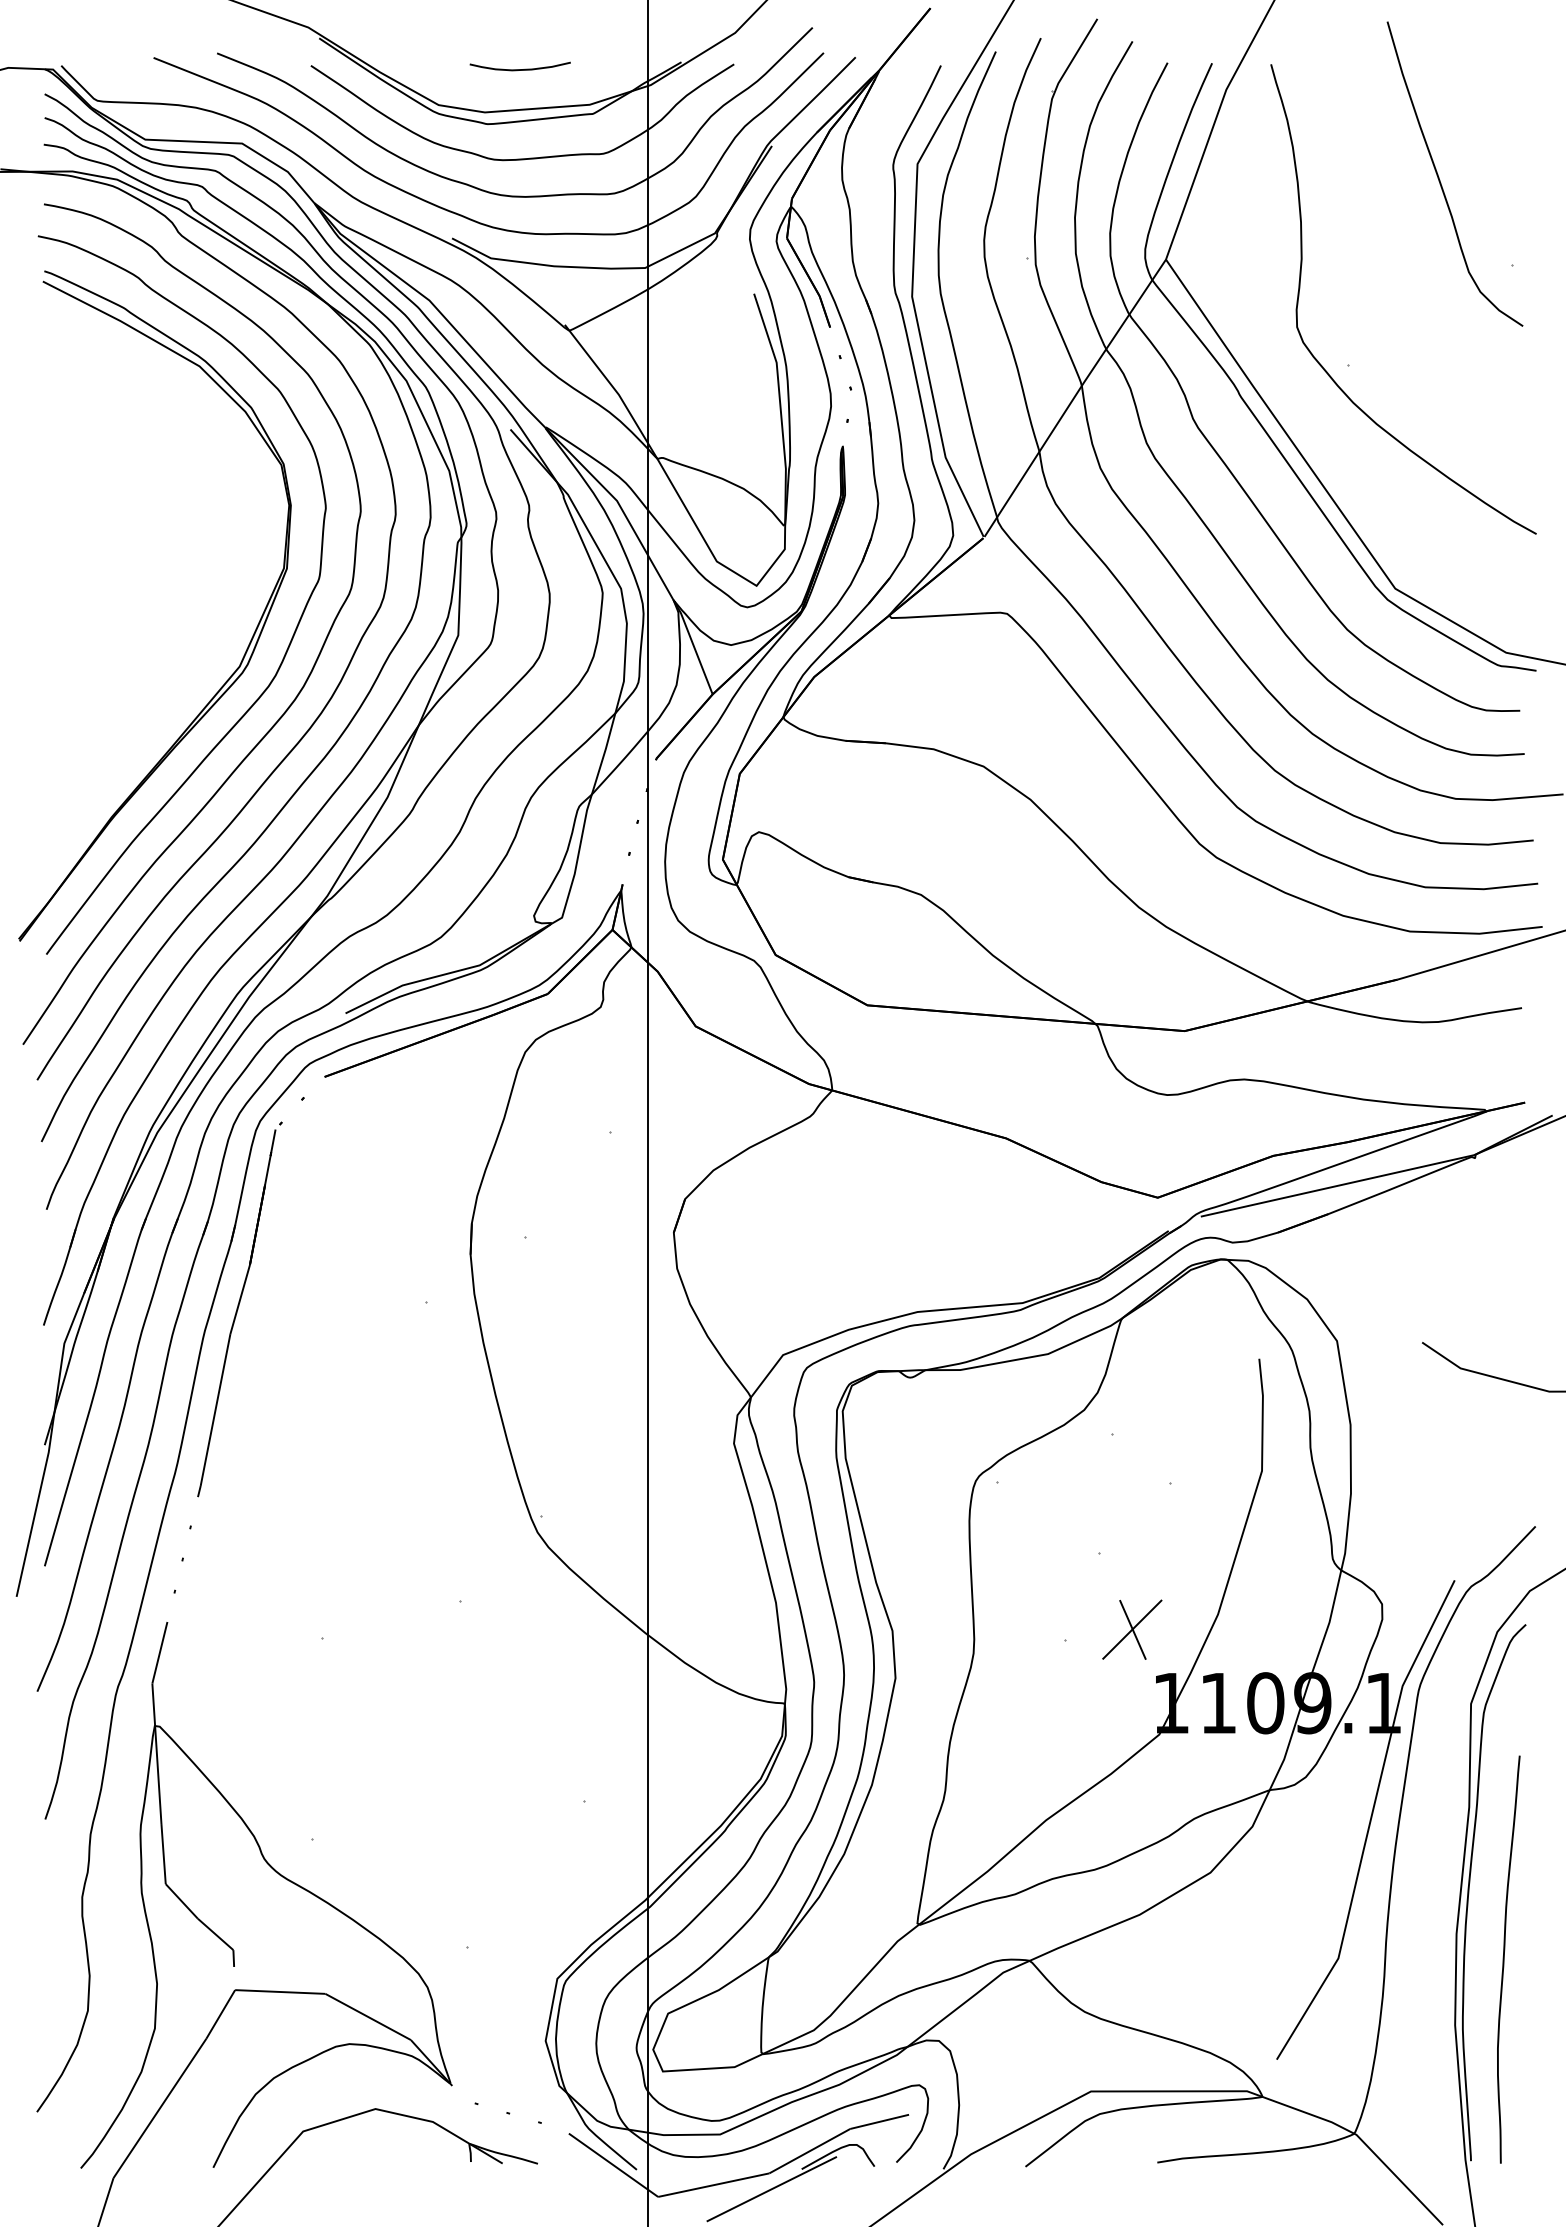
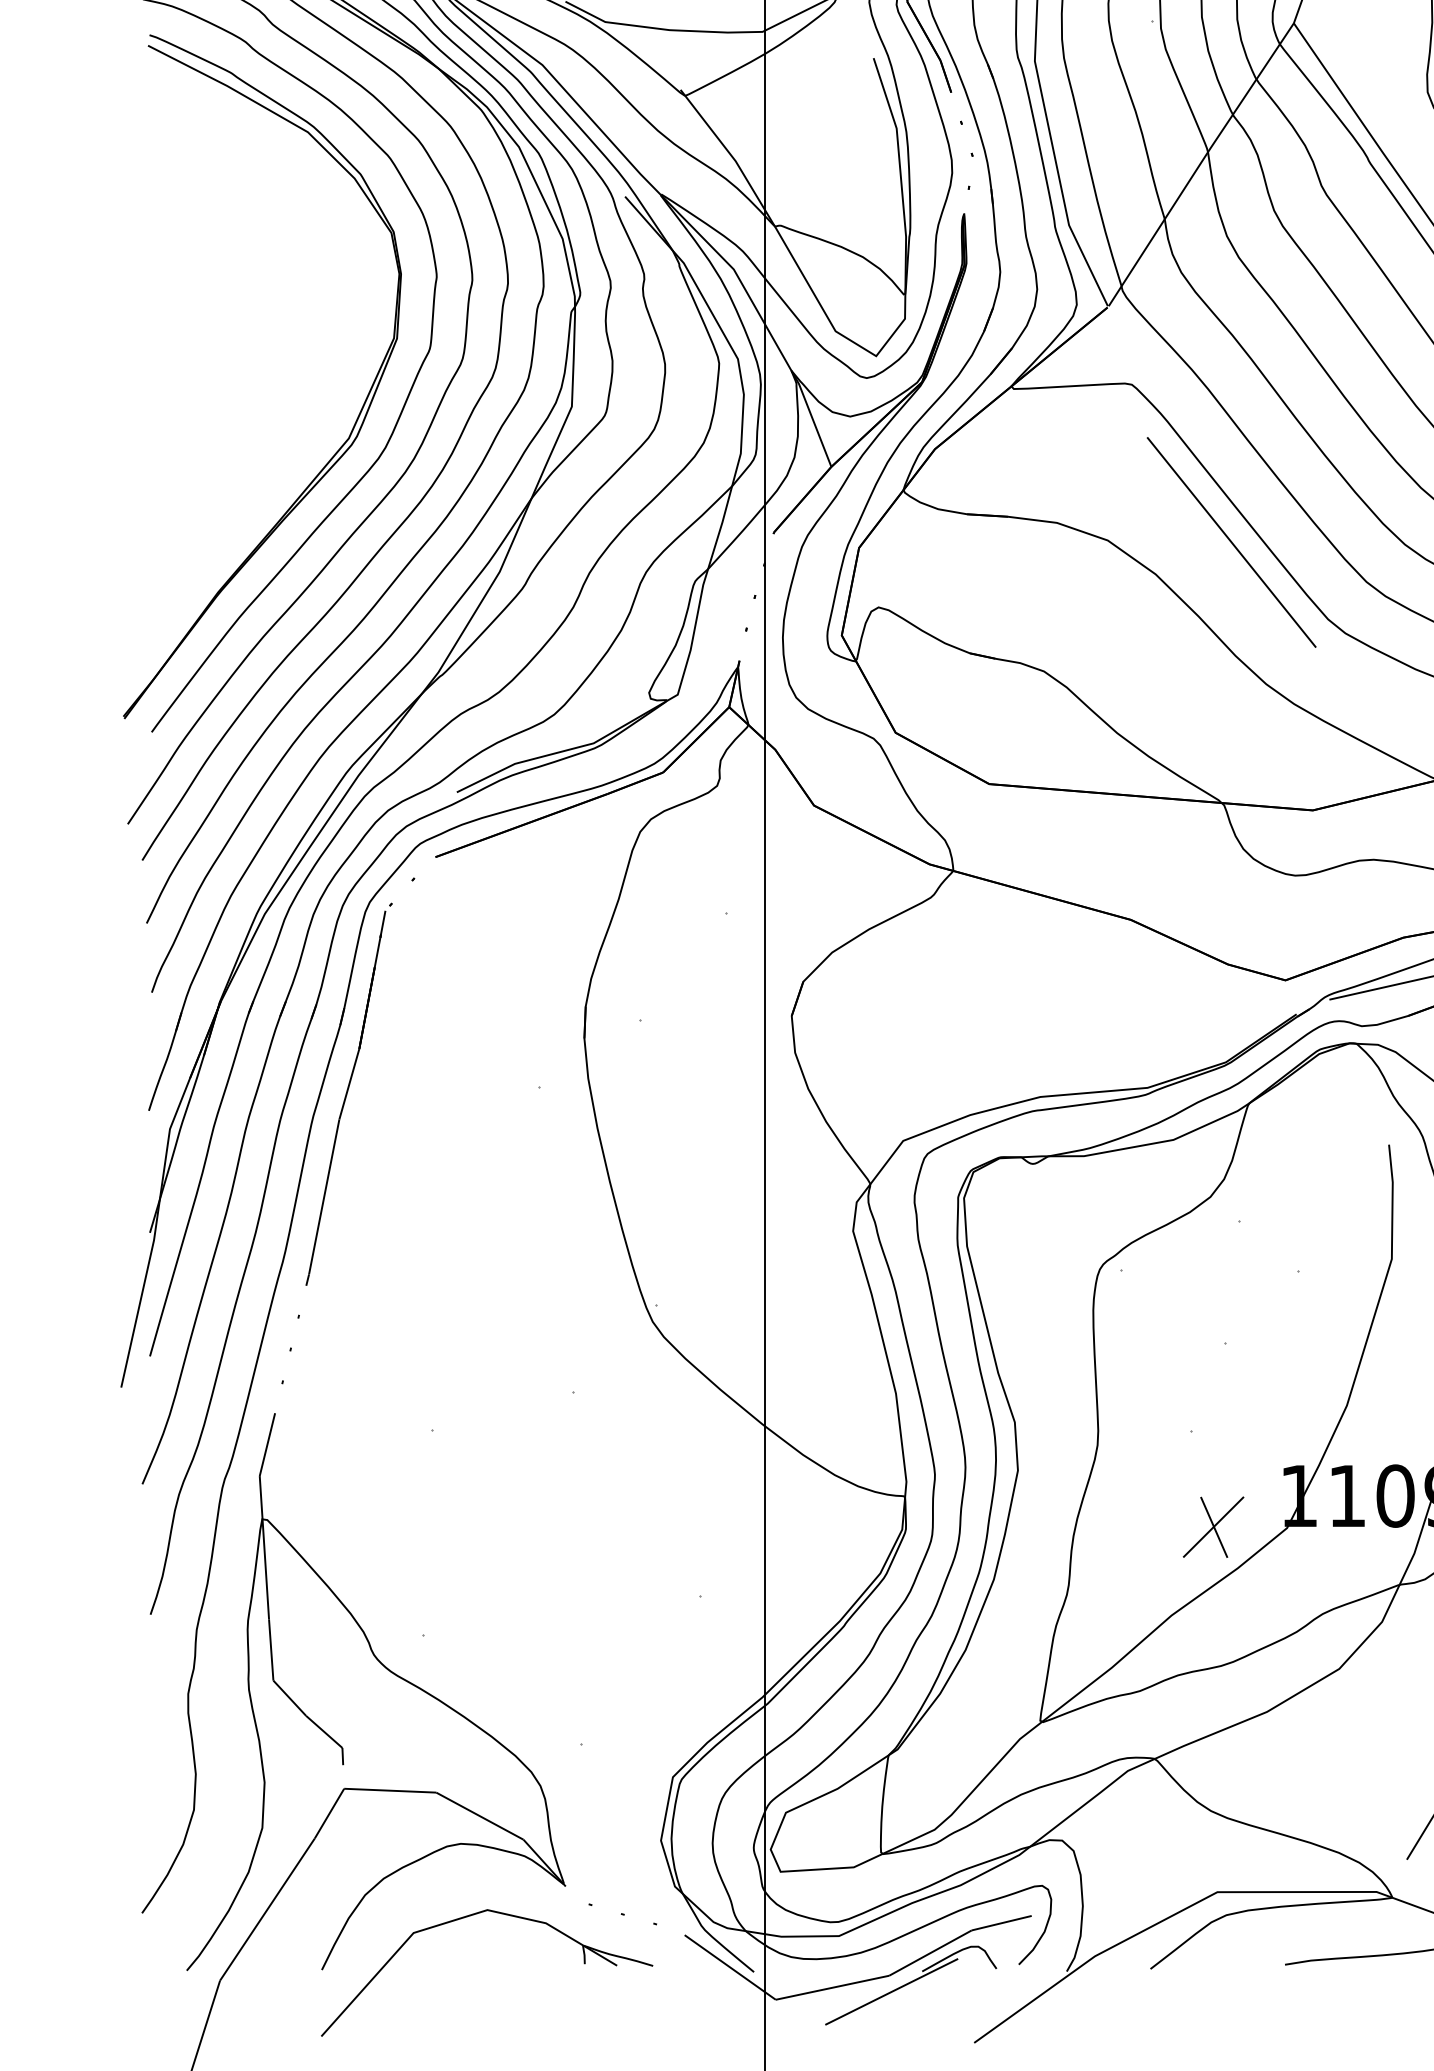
line: (1104, 768) -> (1231, 542), added
part: (1132, 1629) -> (1213, 1526), moved

